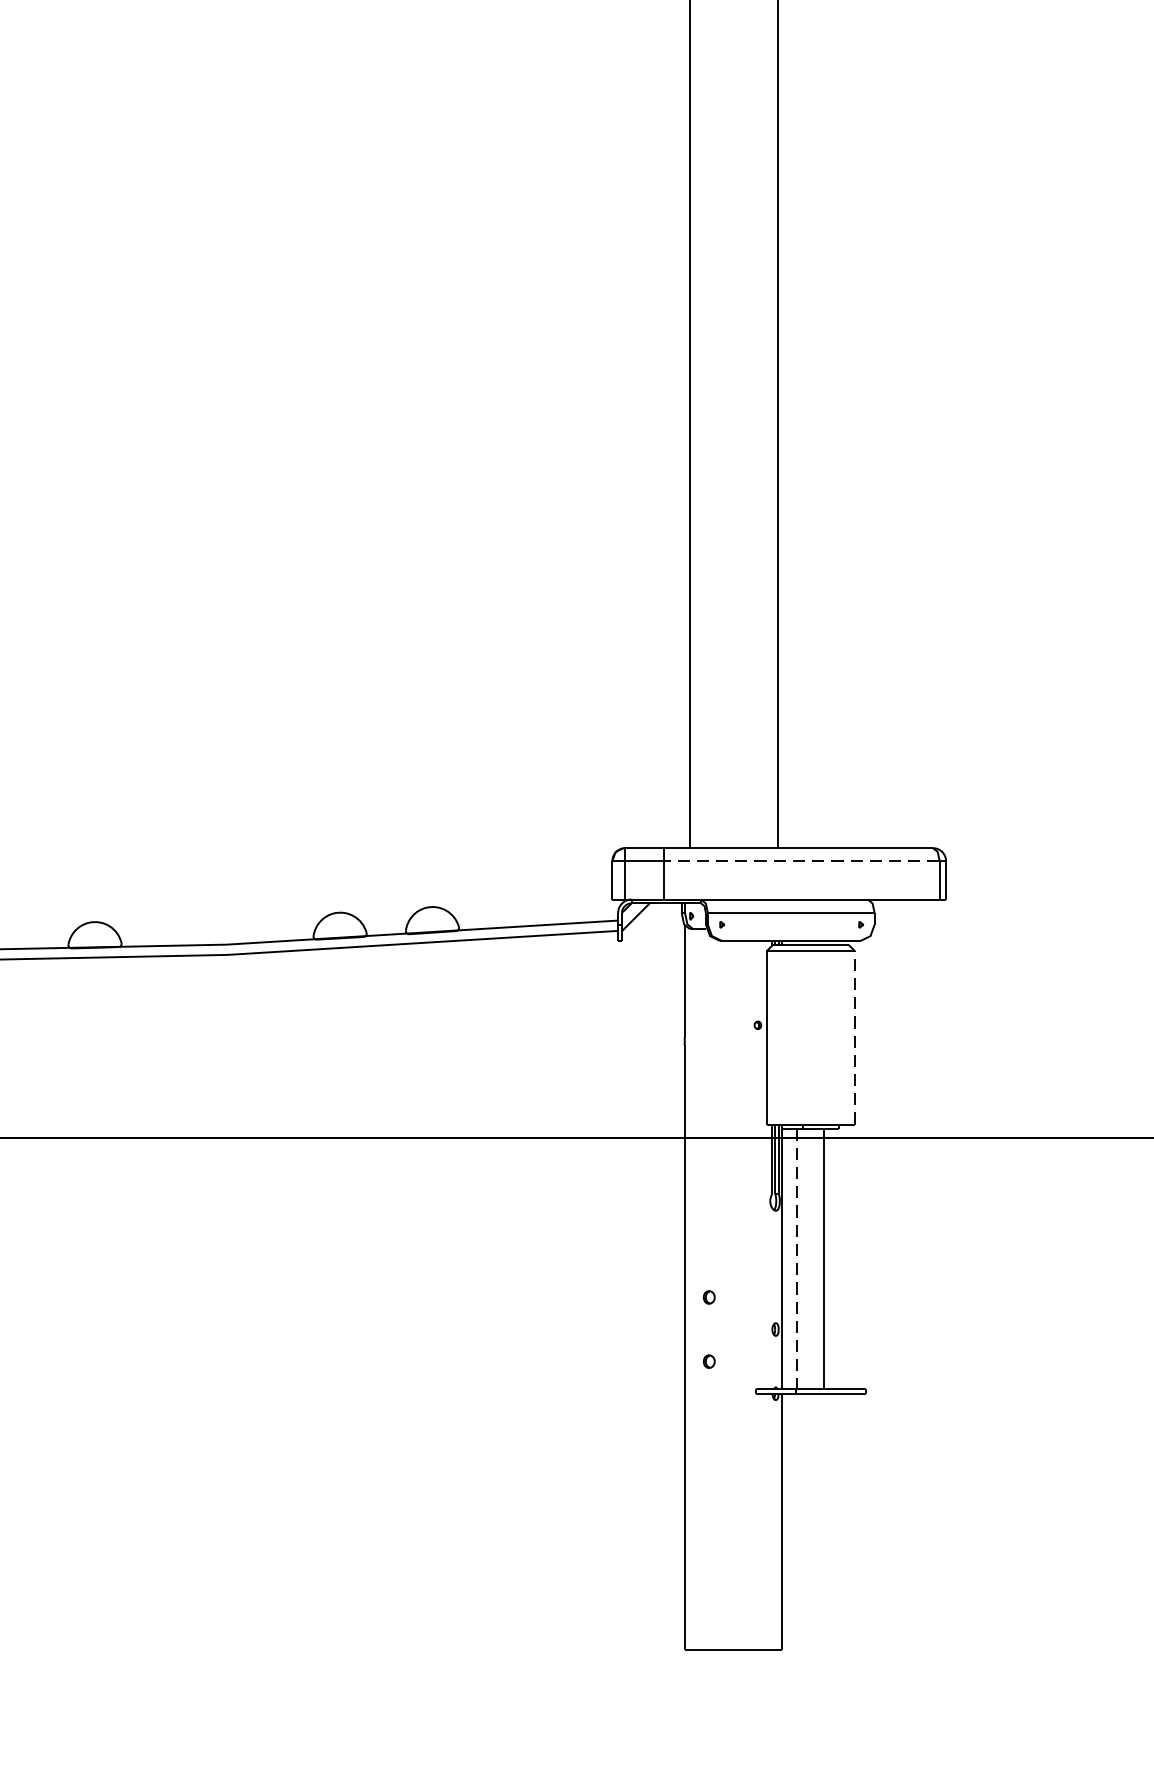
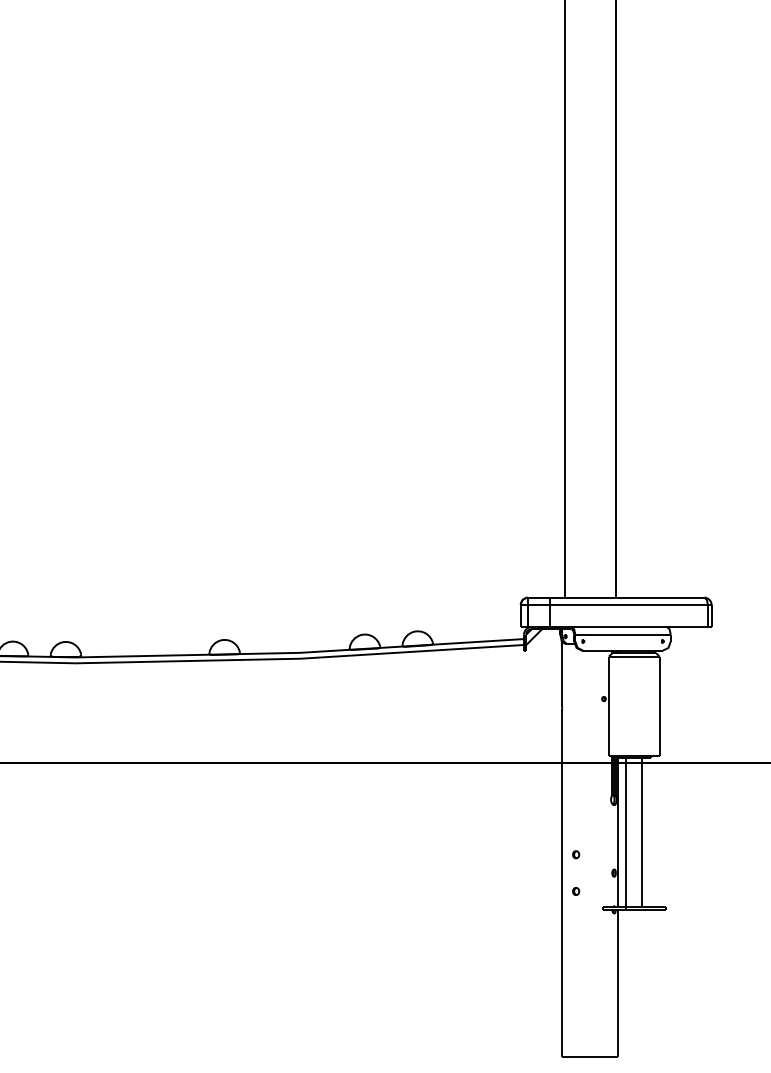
line: (802, 861) -> (629, 605), dashed -> solid
line: (854, 1038) -> (659, 706), dashed -> solid
line: (797, 1258) -> (626, 832), dashed -> solid

